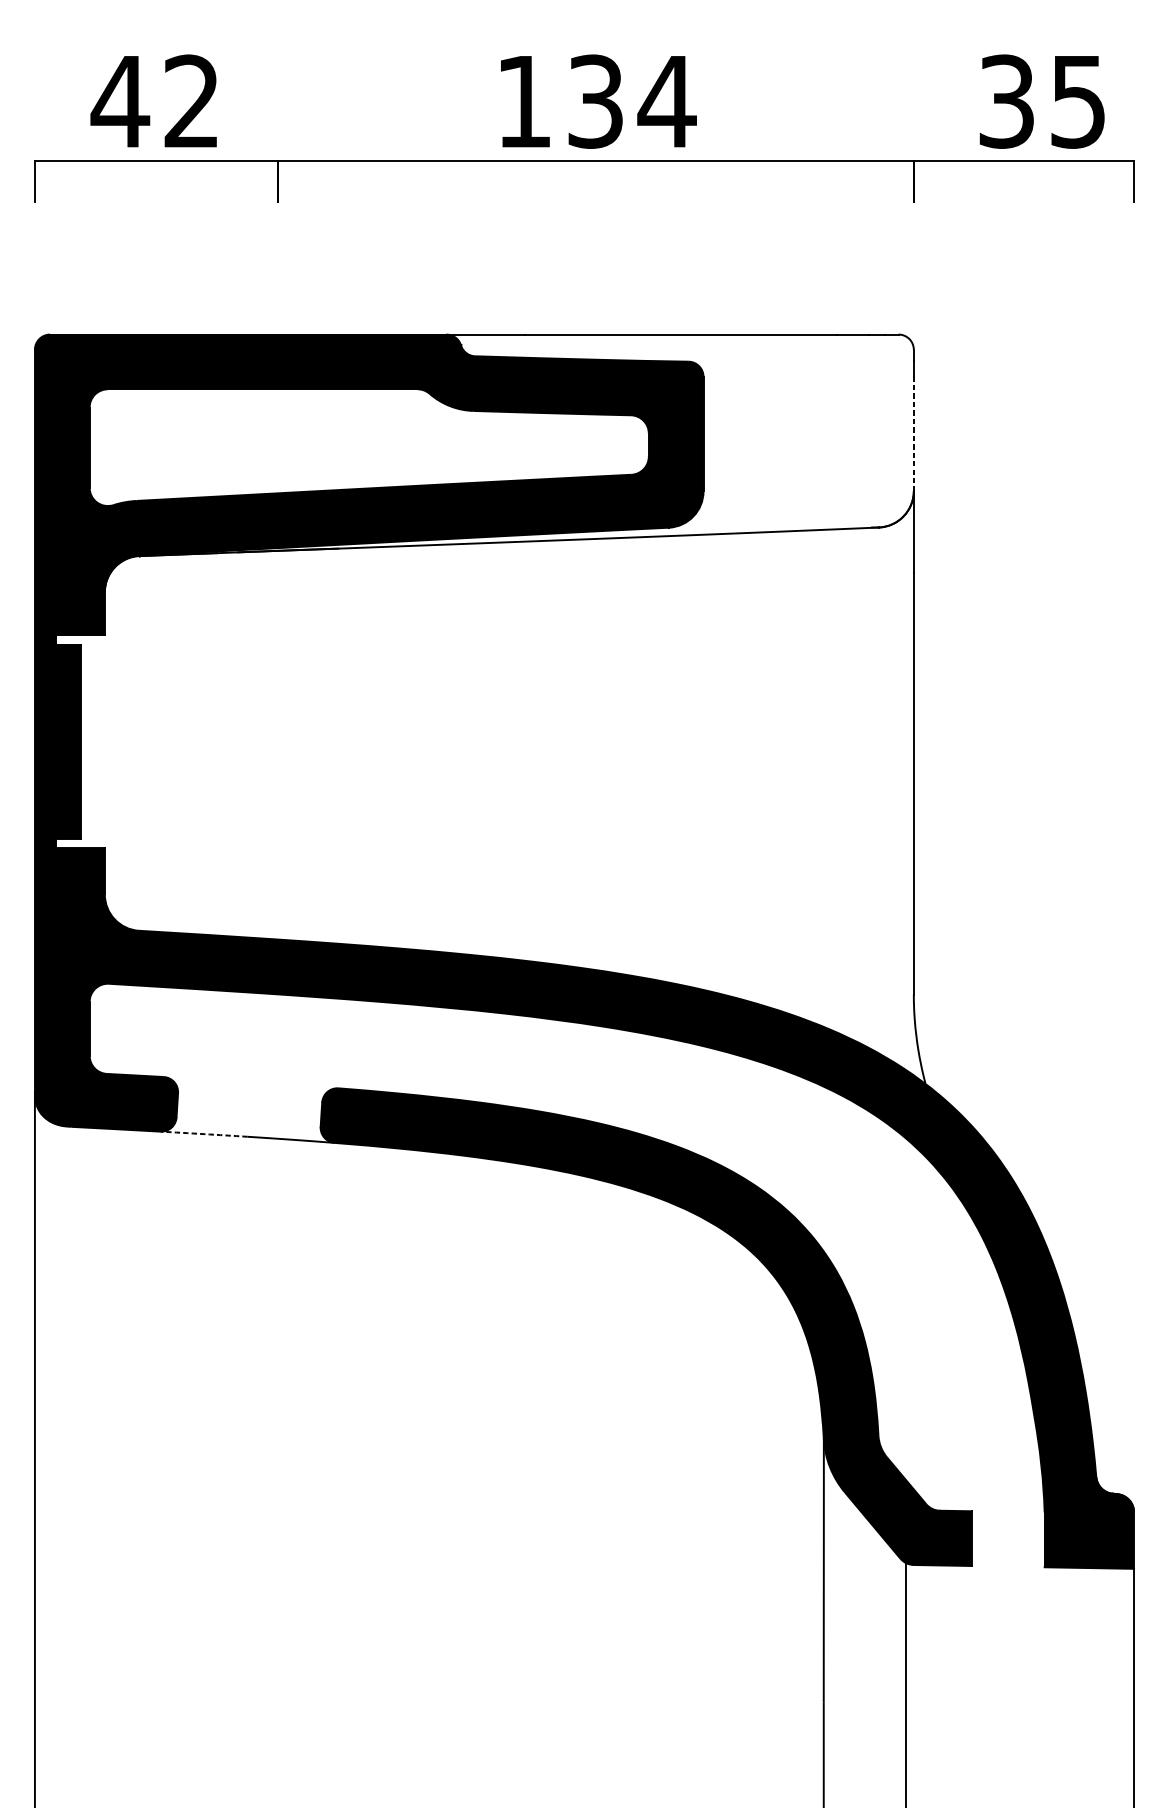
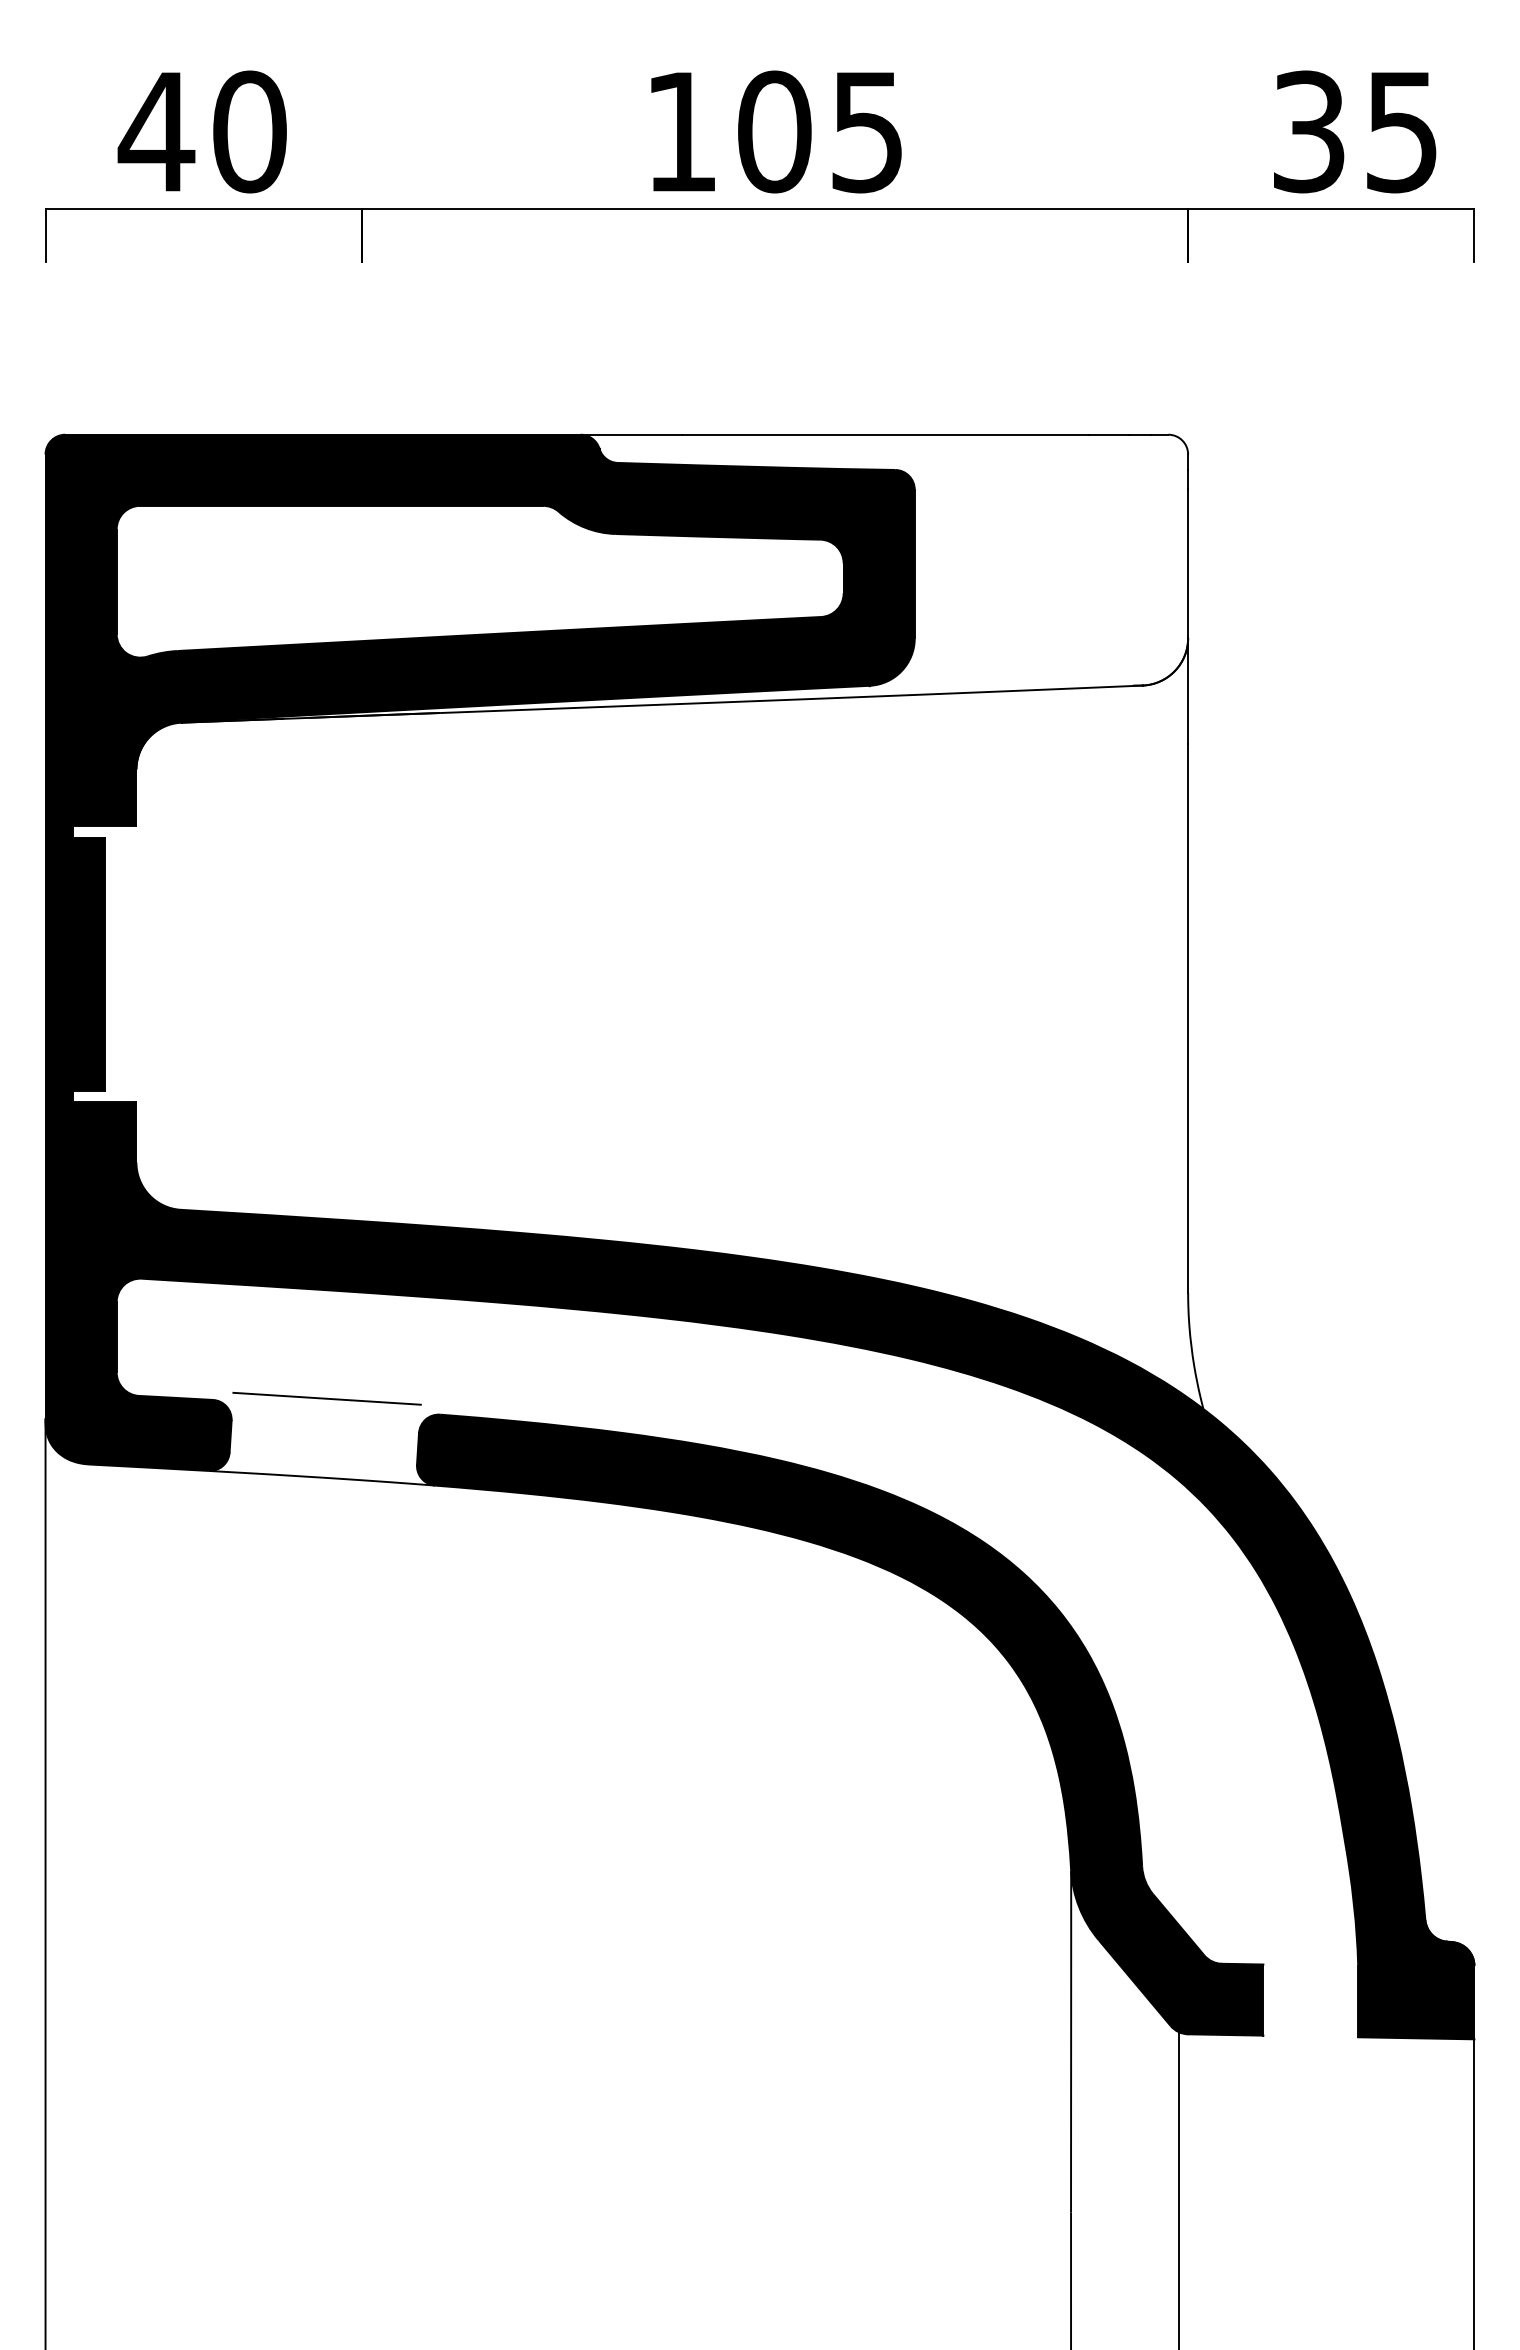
text: (191, 101) -> (249, 131), 42 -> 40
text: (632, 101) -> (822, 131), 134 -> 105
line: (914, 434) -> (1188, 564), dashed -> solid
line: (251, 1075) -> (326, 1398), added
arc: (204, 1134) -> (265, 1474), dashed -> solid

